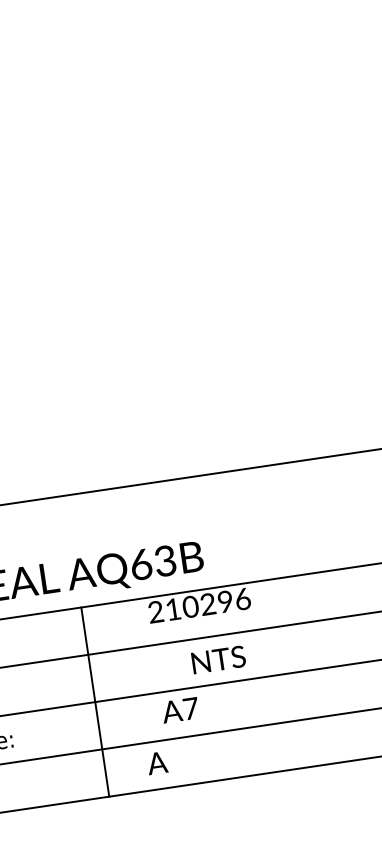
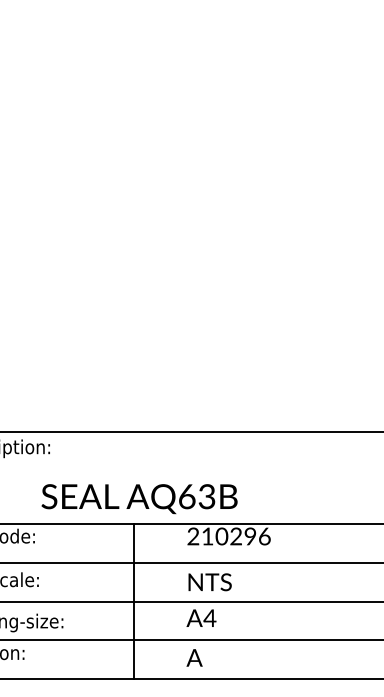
text: (218, 660) -> (209, 582), moved
text: (190, 707) -> (209, 617), A7 -> A4
text: (157, 762) -> (194, 657), moved

